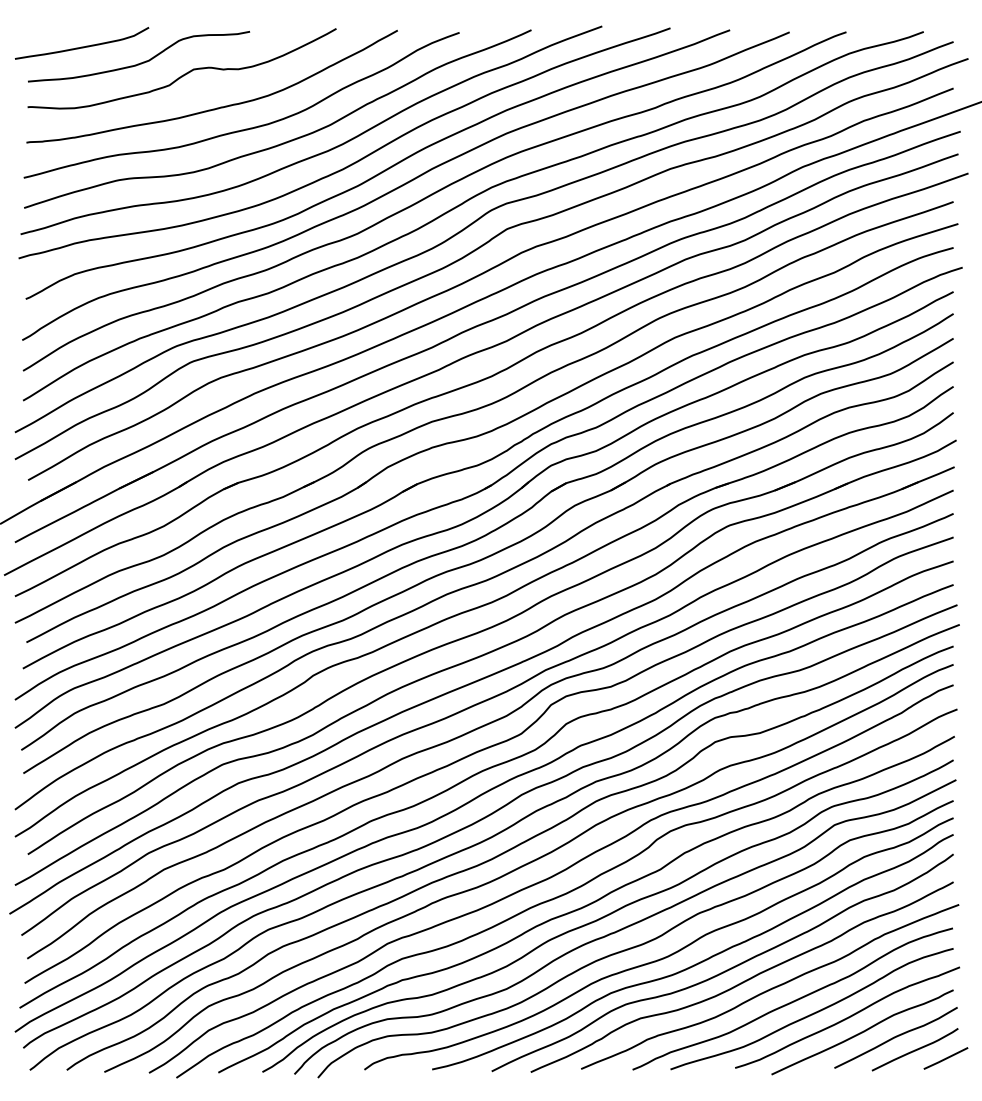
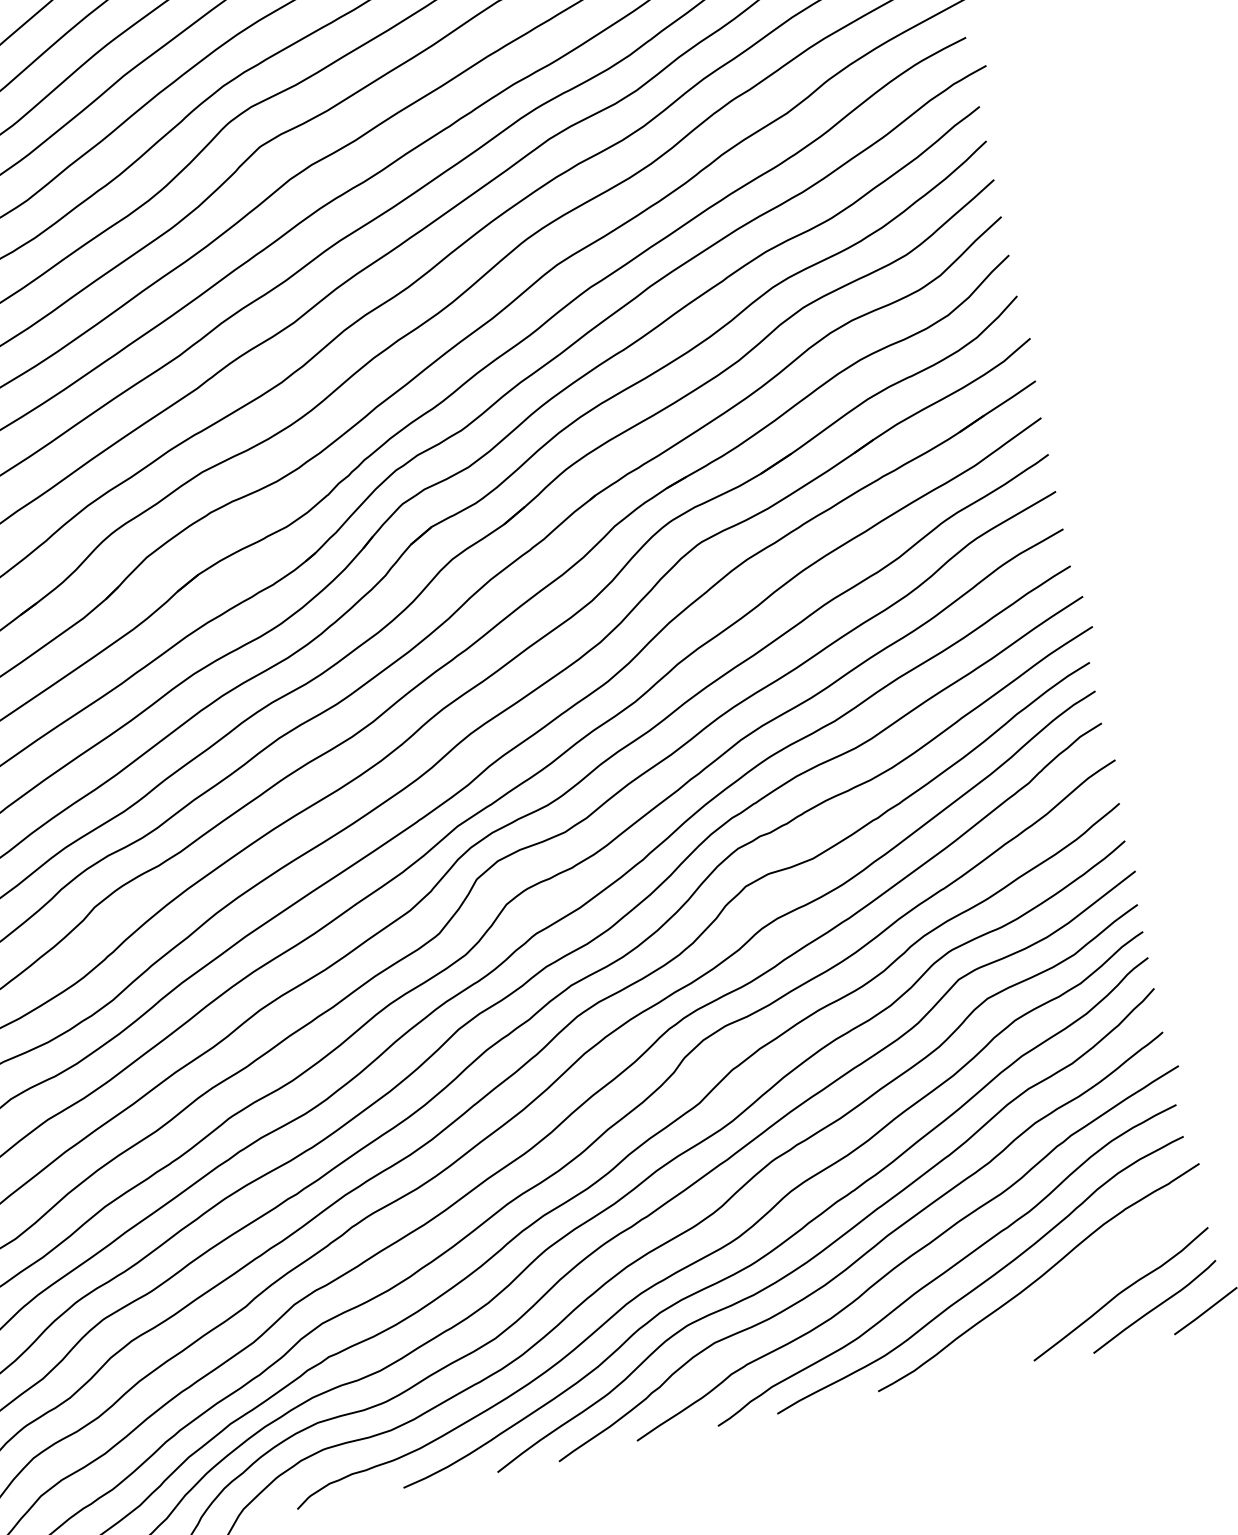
curve: (862, 1032) -> (1066, 1296), removed

